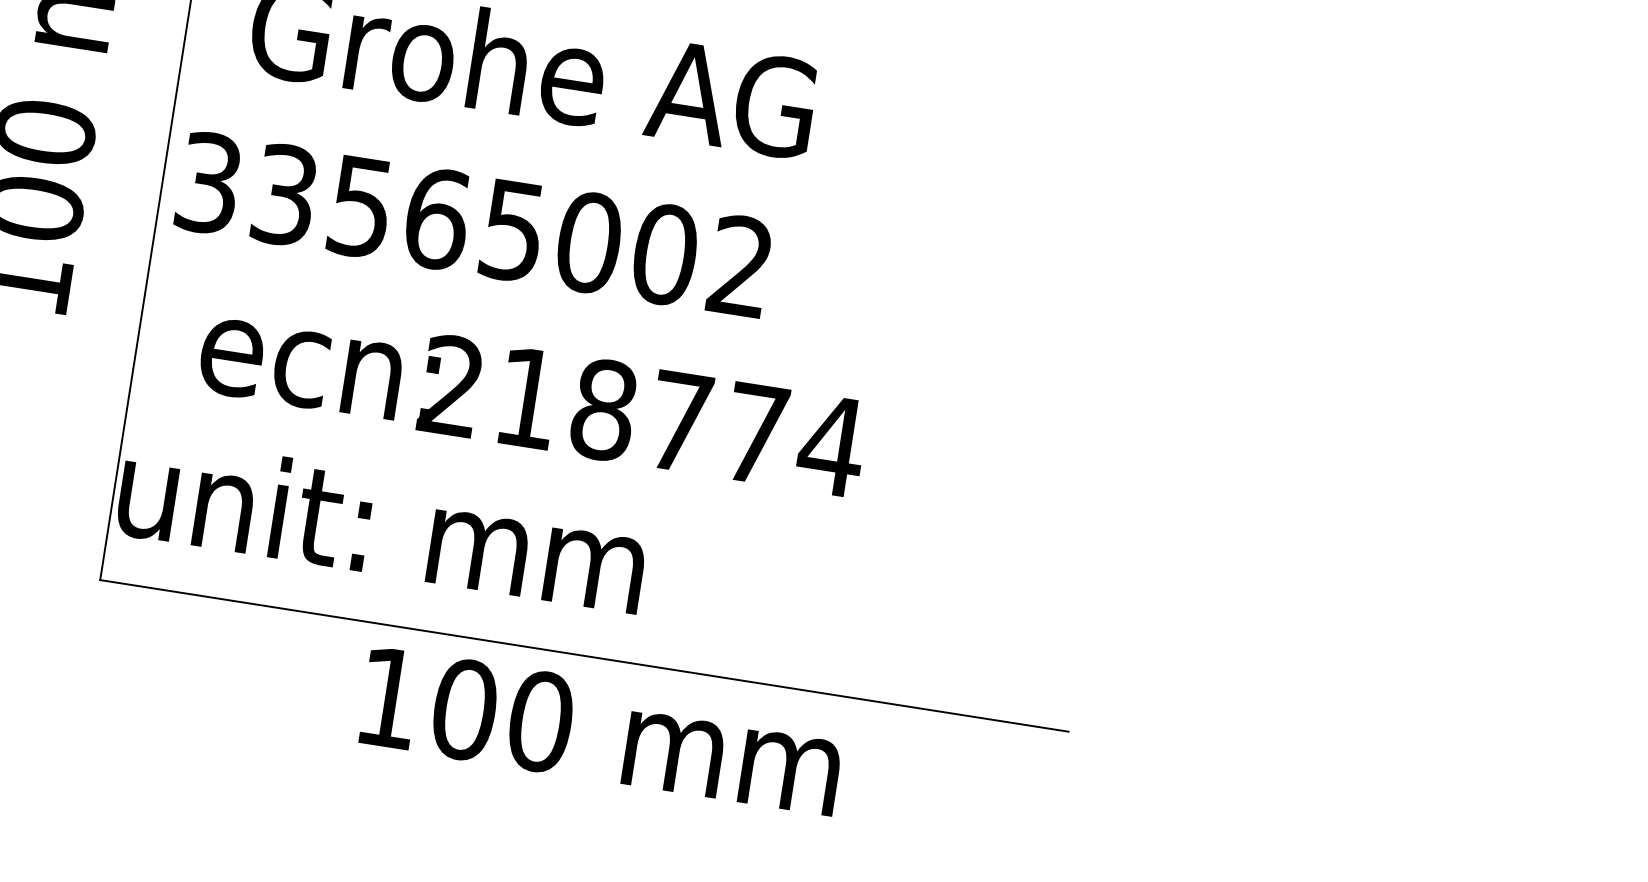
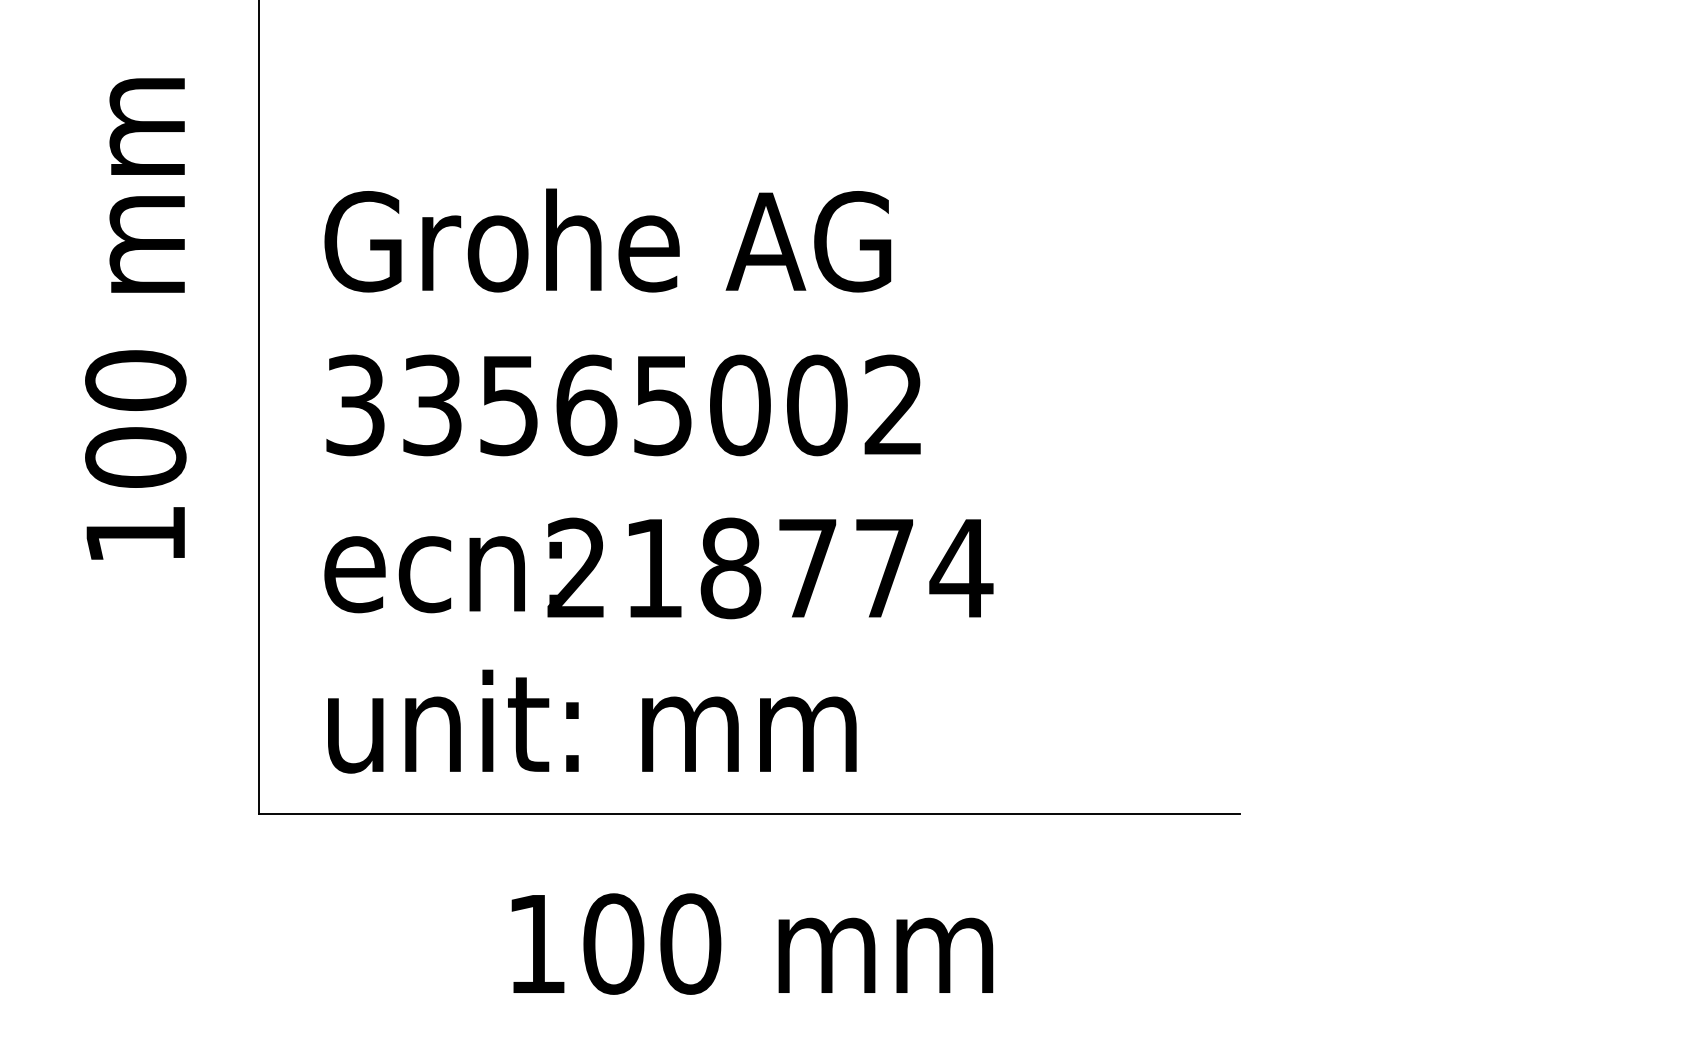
text: (473, 224) -> (623, 405), moved
text: (383, 524) -> (592, 721), moved
text: (601, 730) -> (752, 943), moved

